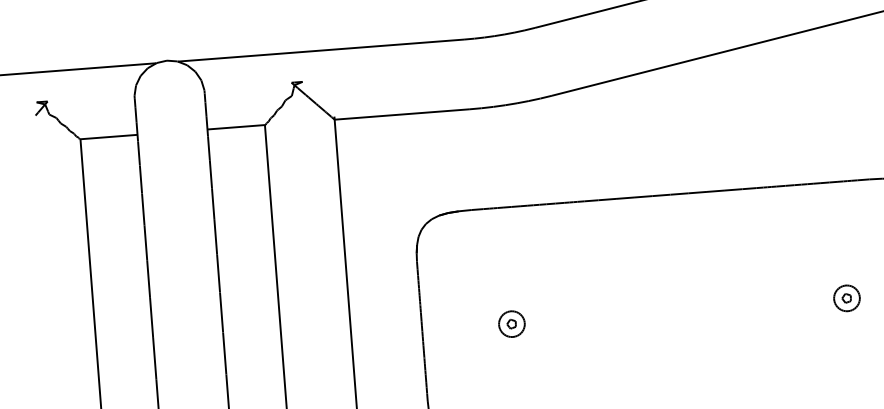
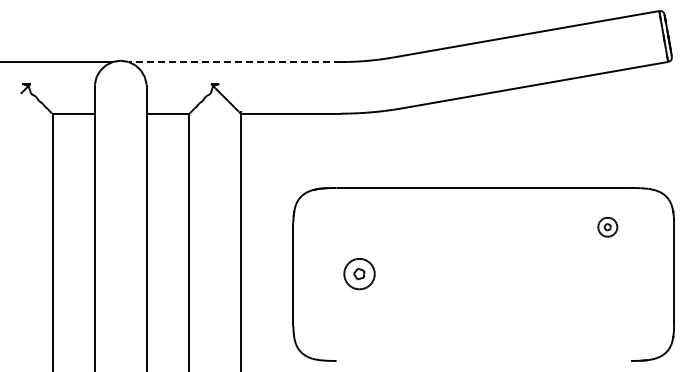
line: (320, 51) -> (234, 62), solid -> dashed
part: (846, 298) -> (607, 227), moved
part: (511, 324) -> (359, 274), size x1.6

